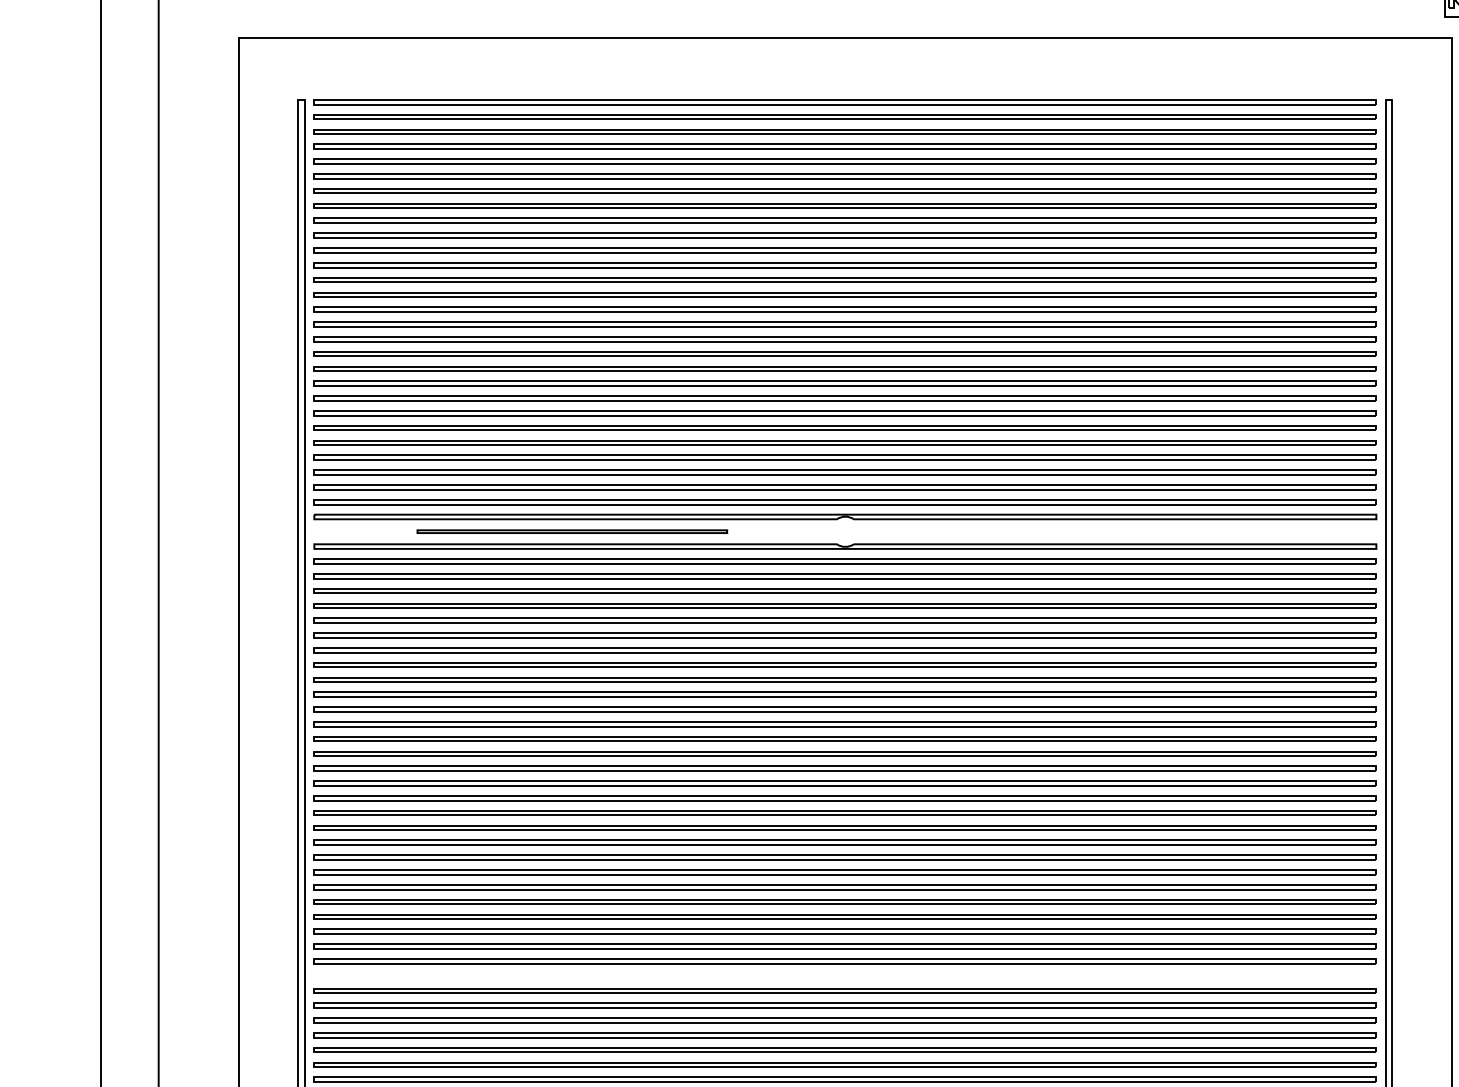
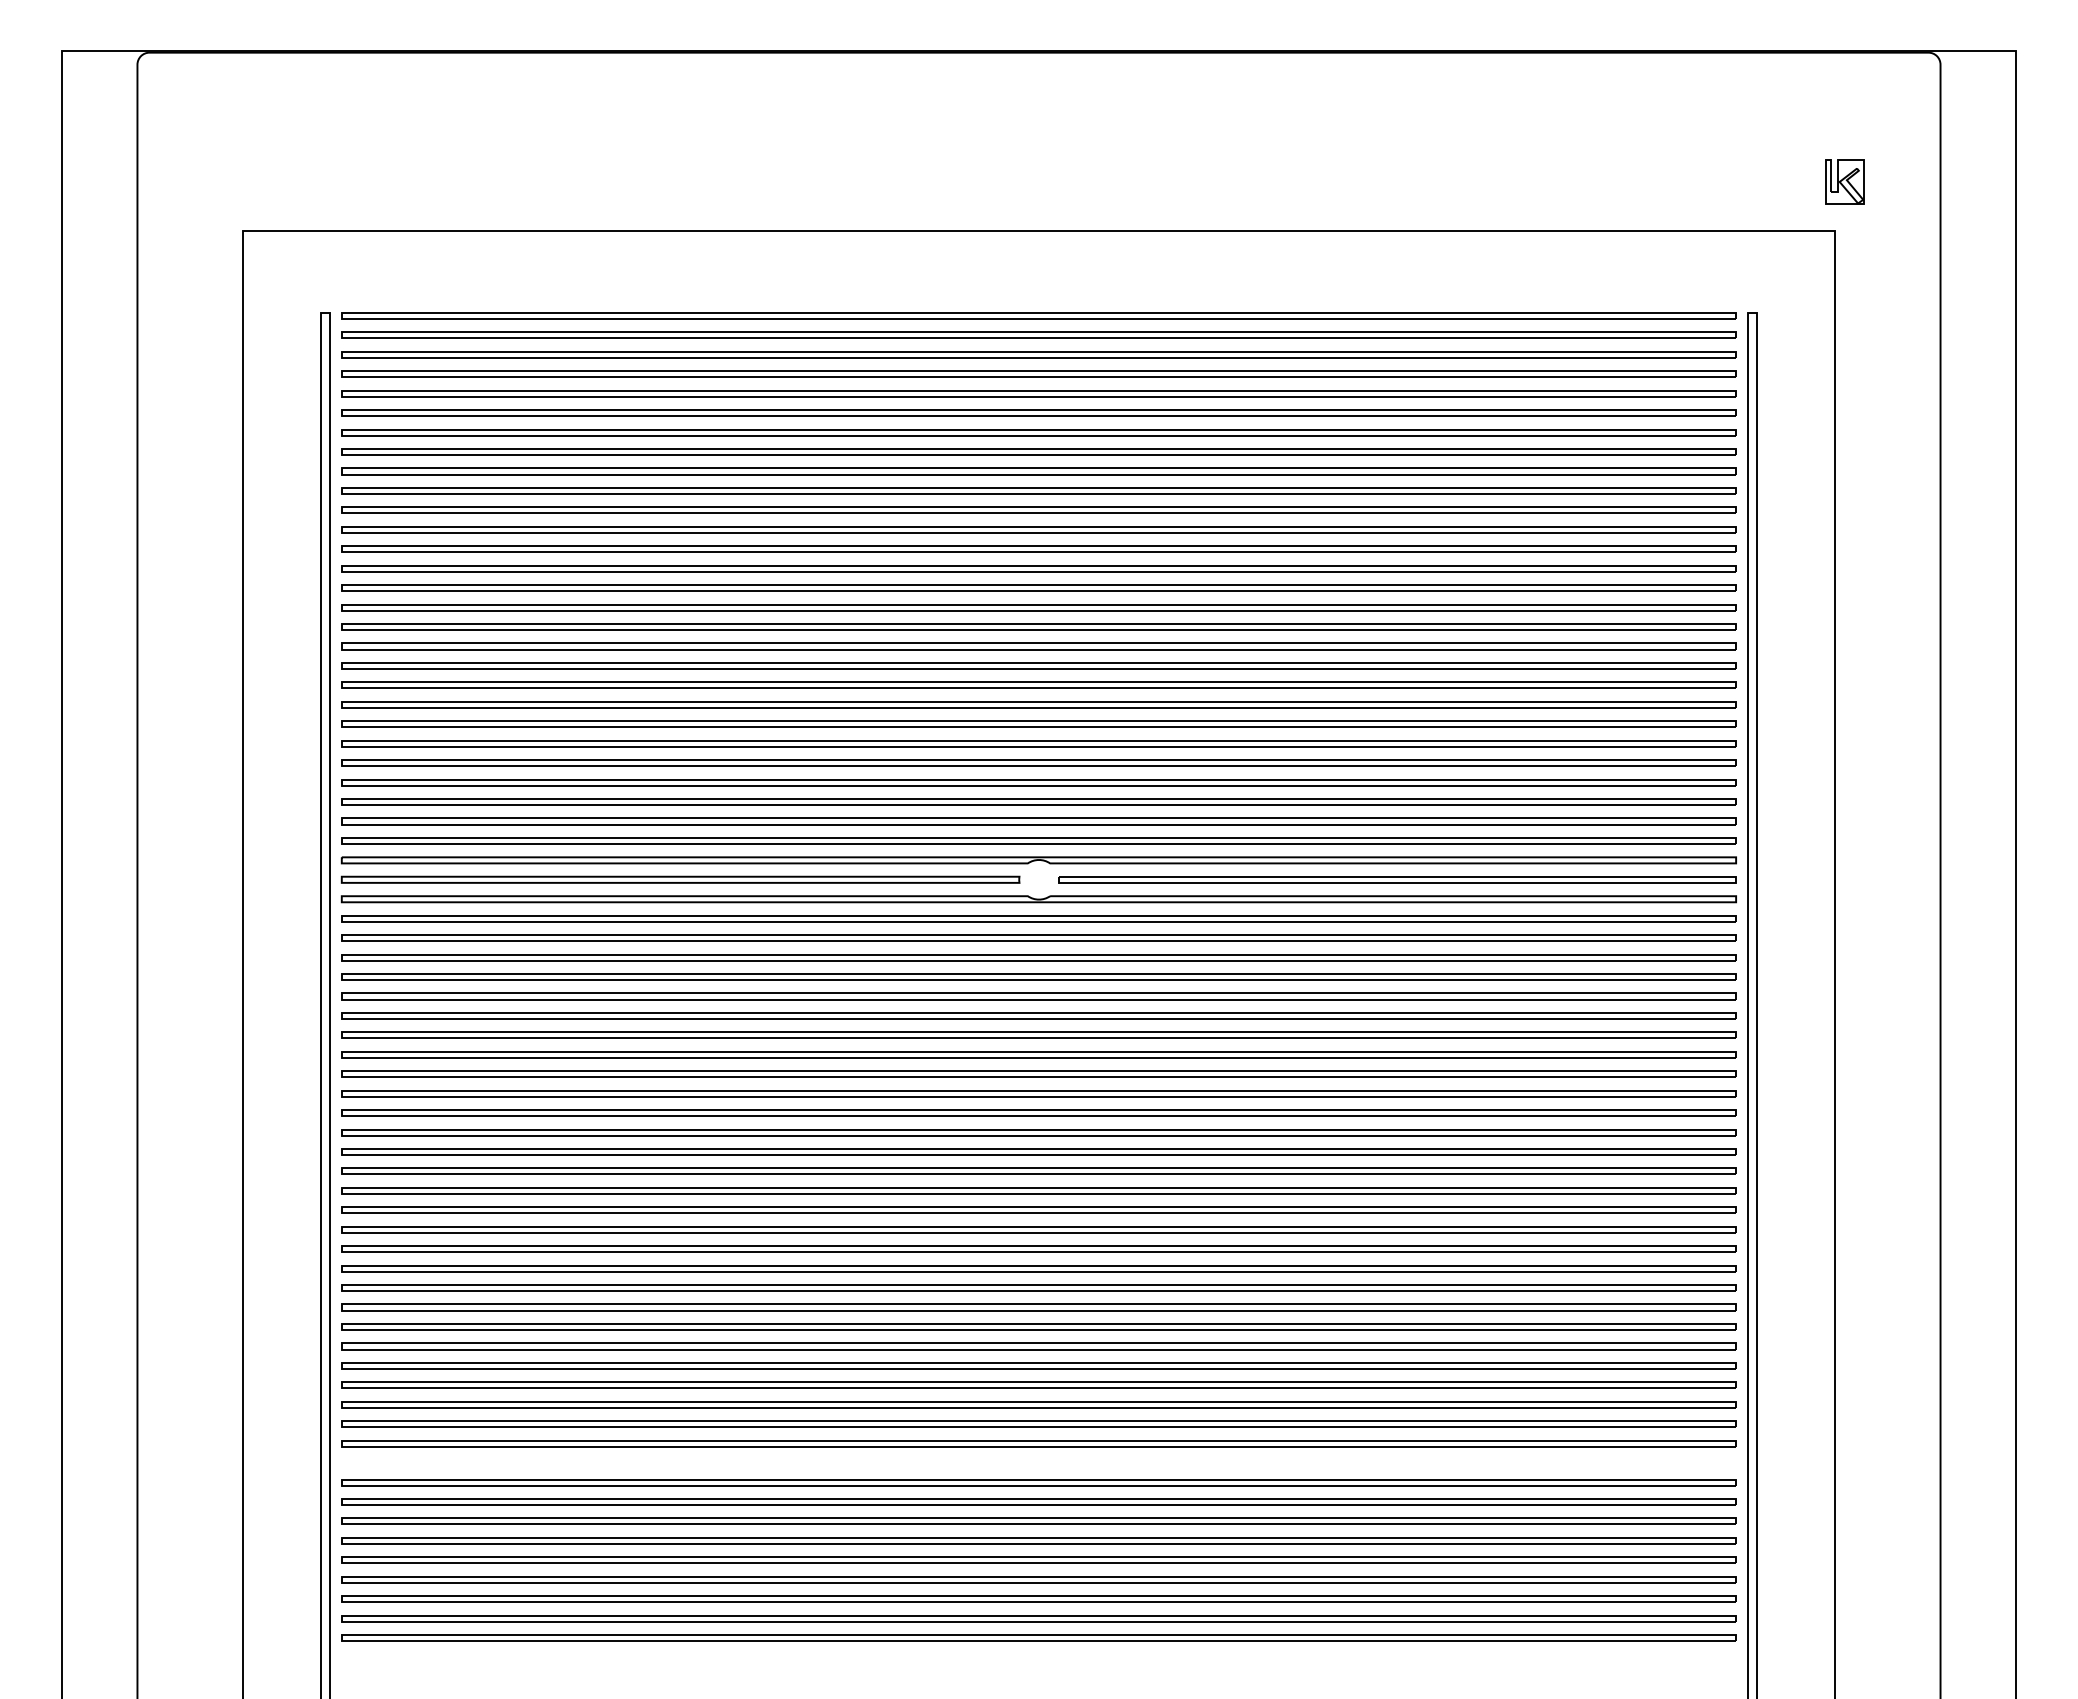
part: (572, 531) -> (680, 879), size x1.67
part: (1118, 531) -> (1397, 879), added

